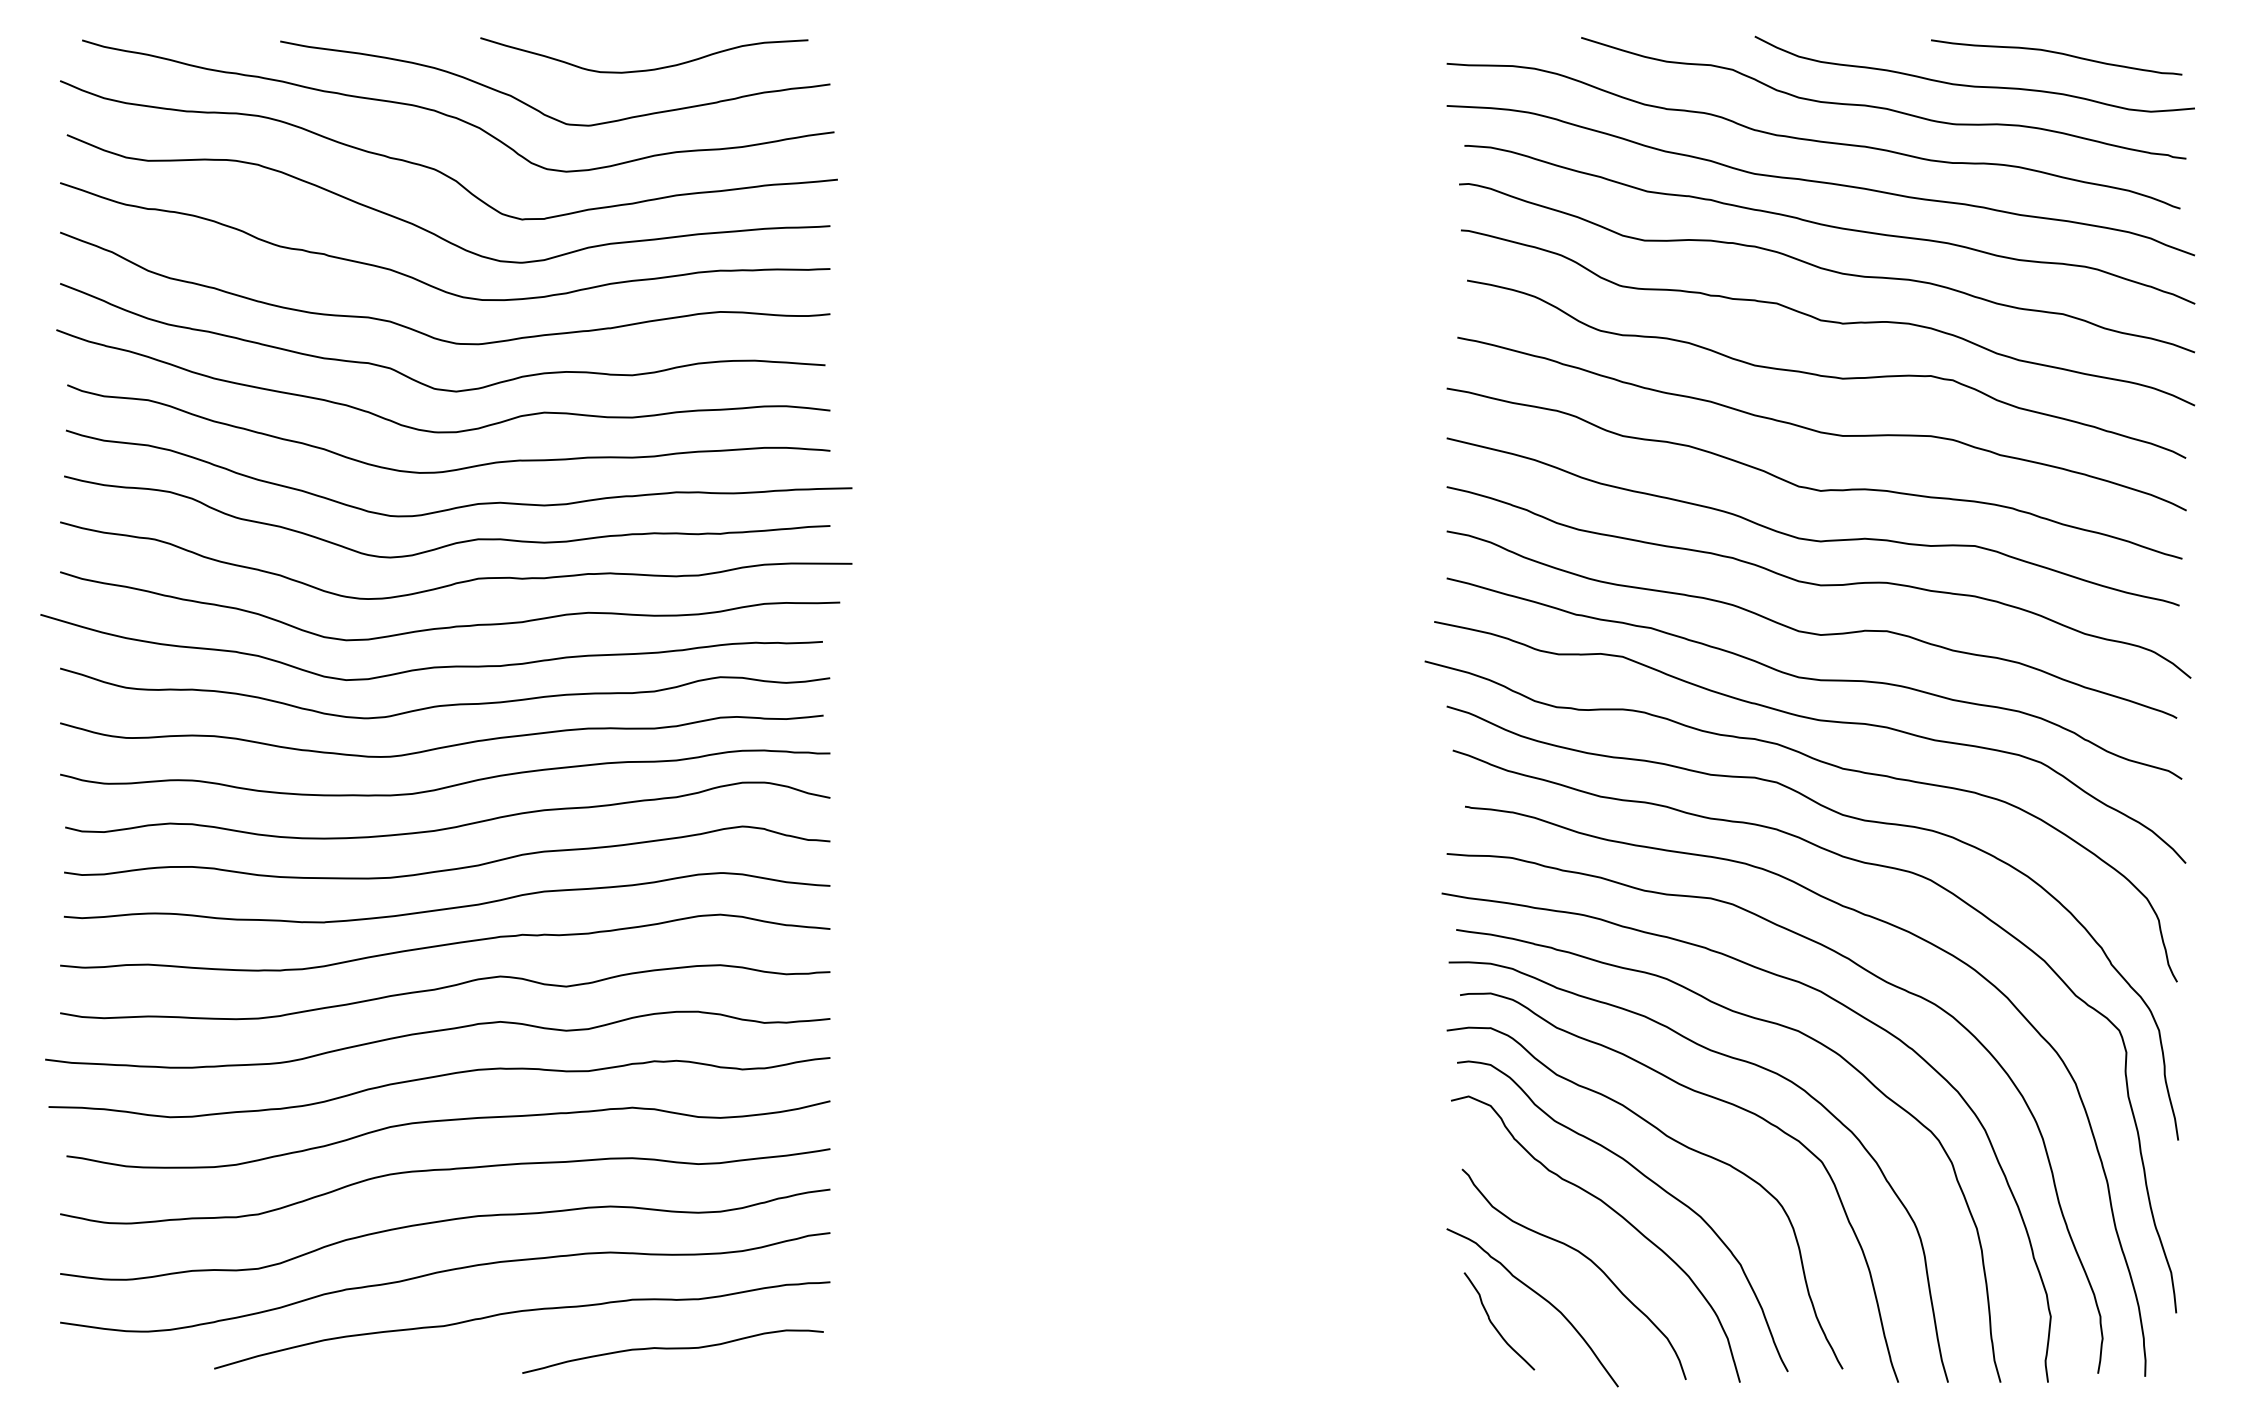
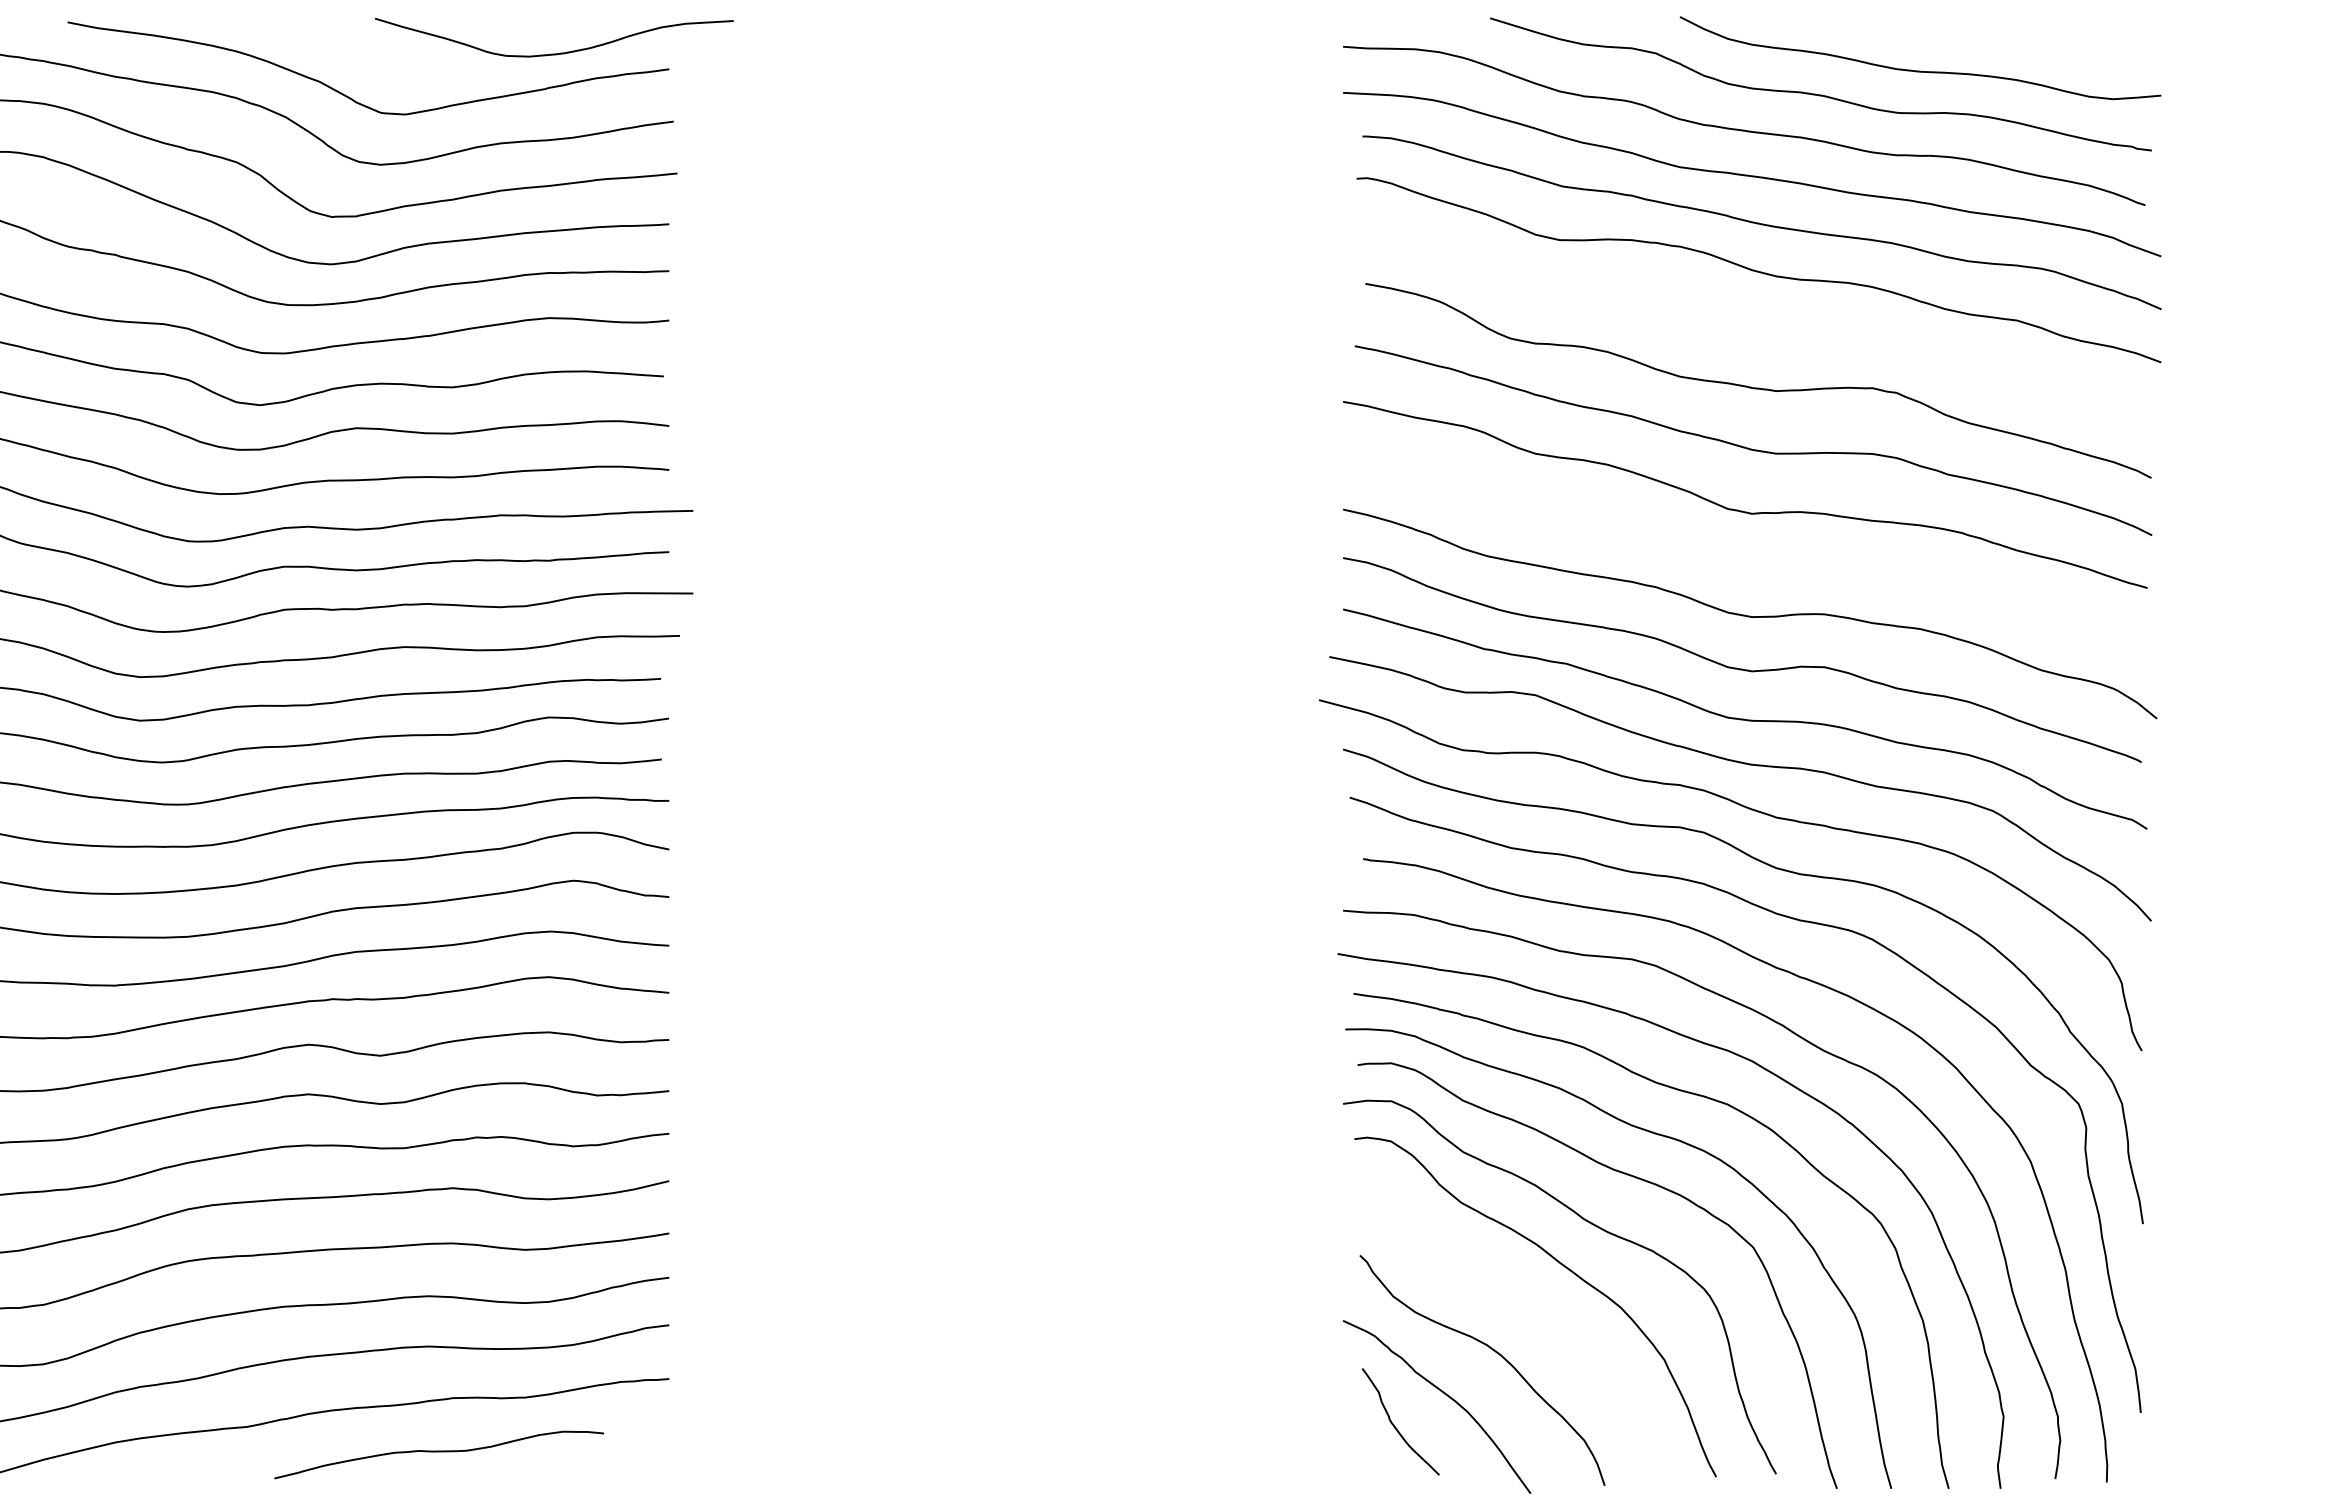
curve: (2056, 53) -> (2009, 35), removed
curve: (644, 69) -> (554, 53), moved
curve: (1828, 320) -> (1760, 327), removed
curve: (1808, 538) -> (1738, 565), removed
curve: (1614, 1212) -> (1526, 1302), removed
curve: (672, 1349) -> (438, 1452), moved

